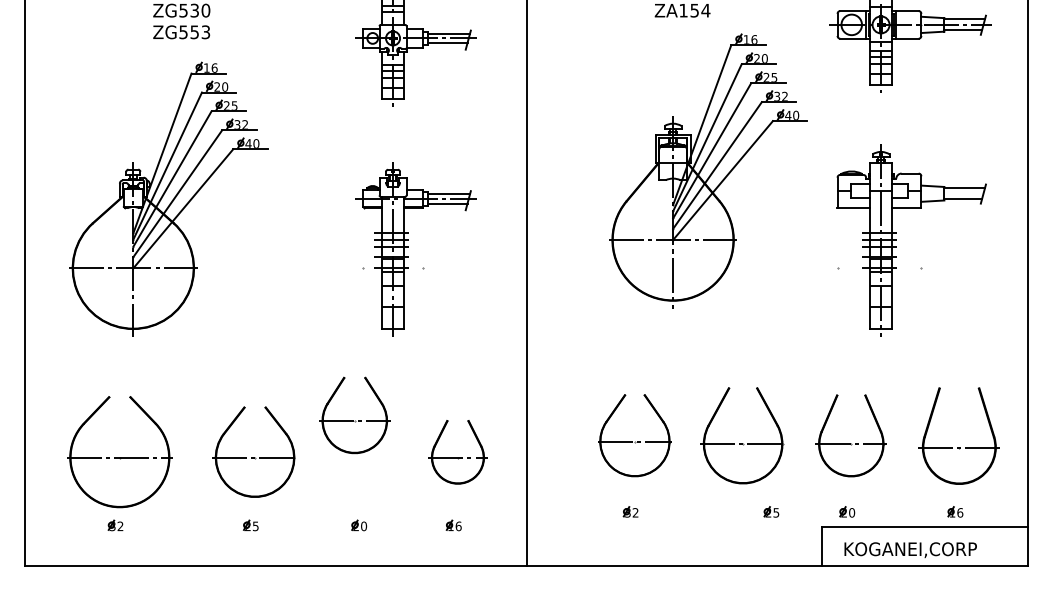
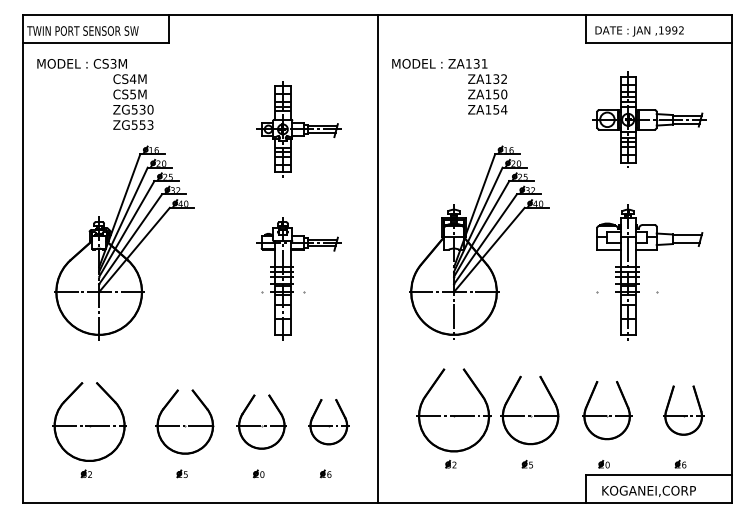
part: (709, 170) -> (479, 242), moved
part: (354, 414) -> (261, 421), moved
part: (634, 435) -> (453, 410), size x1.43
part: (959, 435) -> (683, 410), size x0.71
part: (769, 510) -> (526, 463), moved

